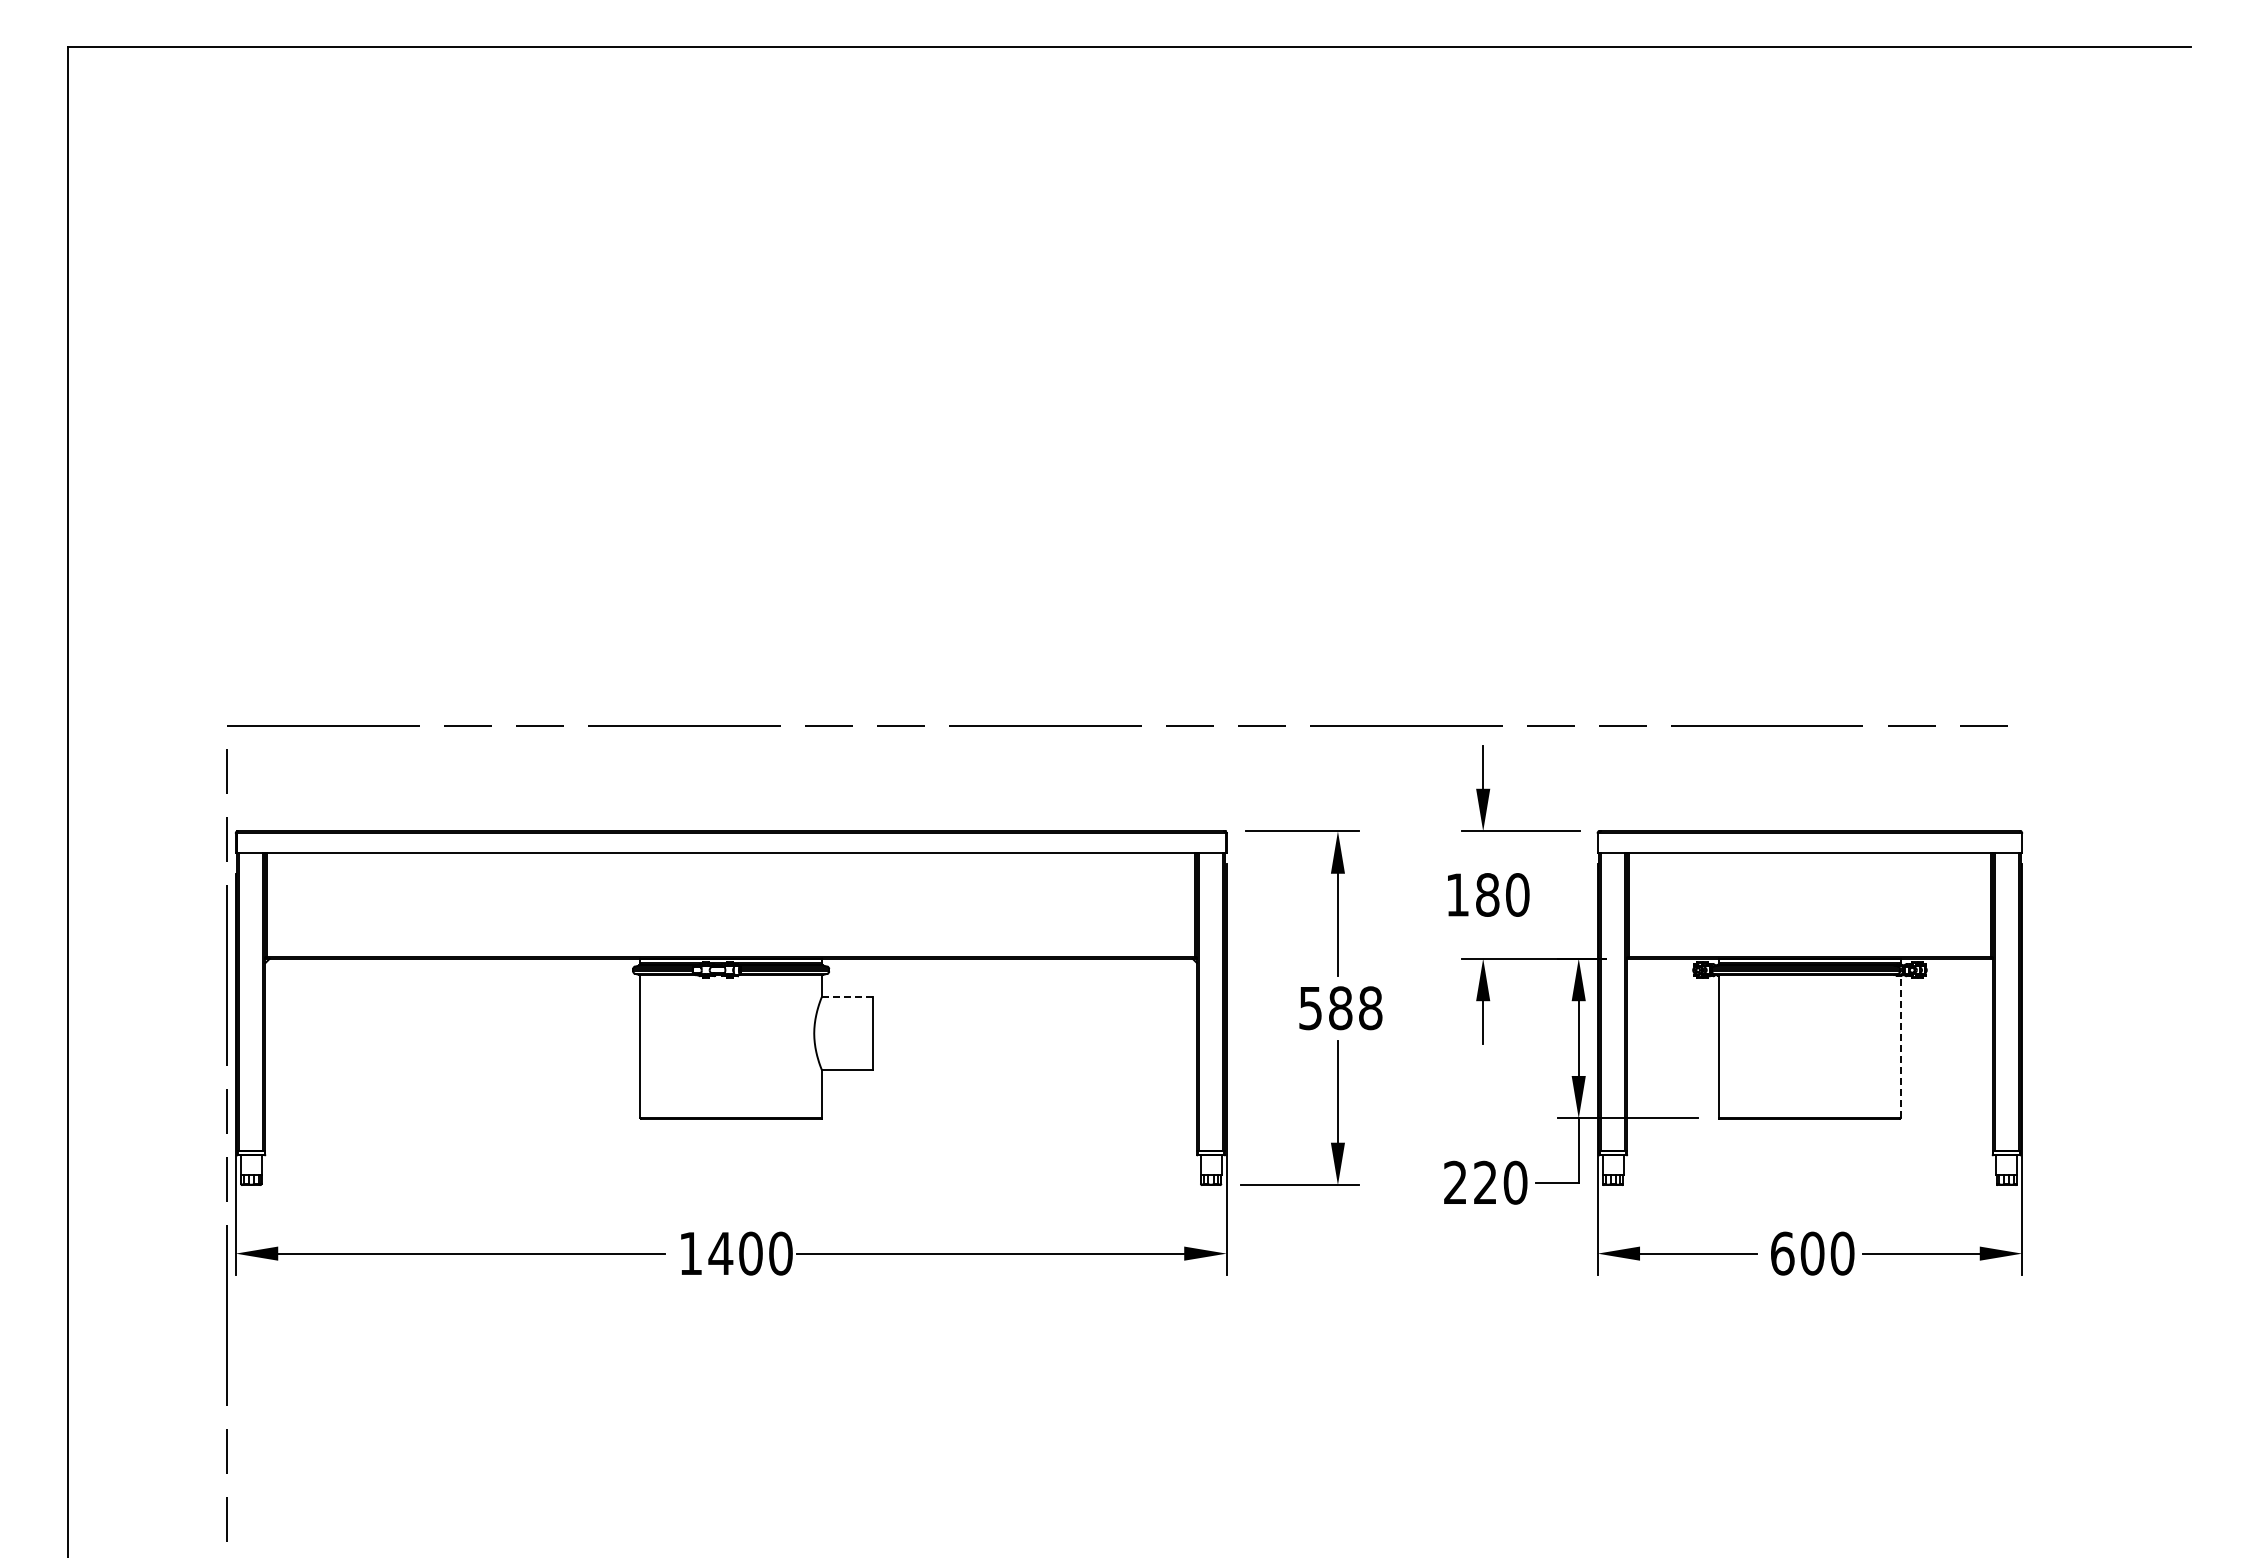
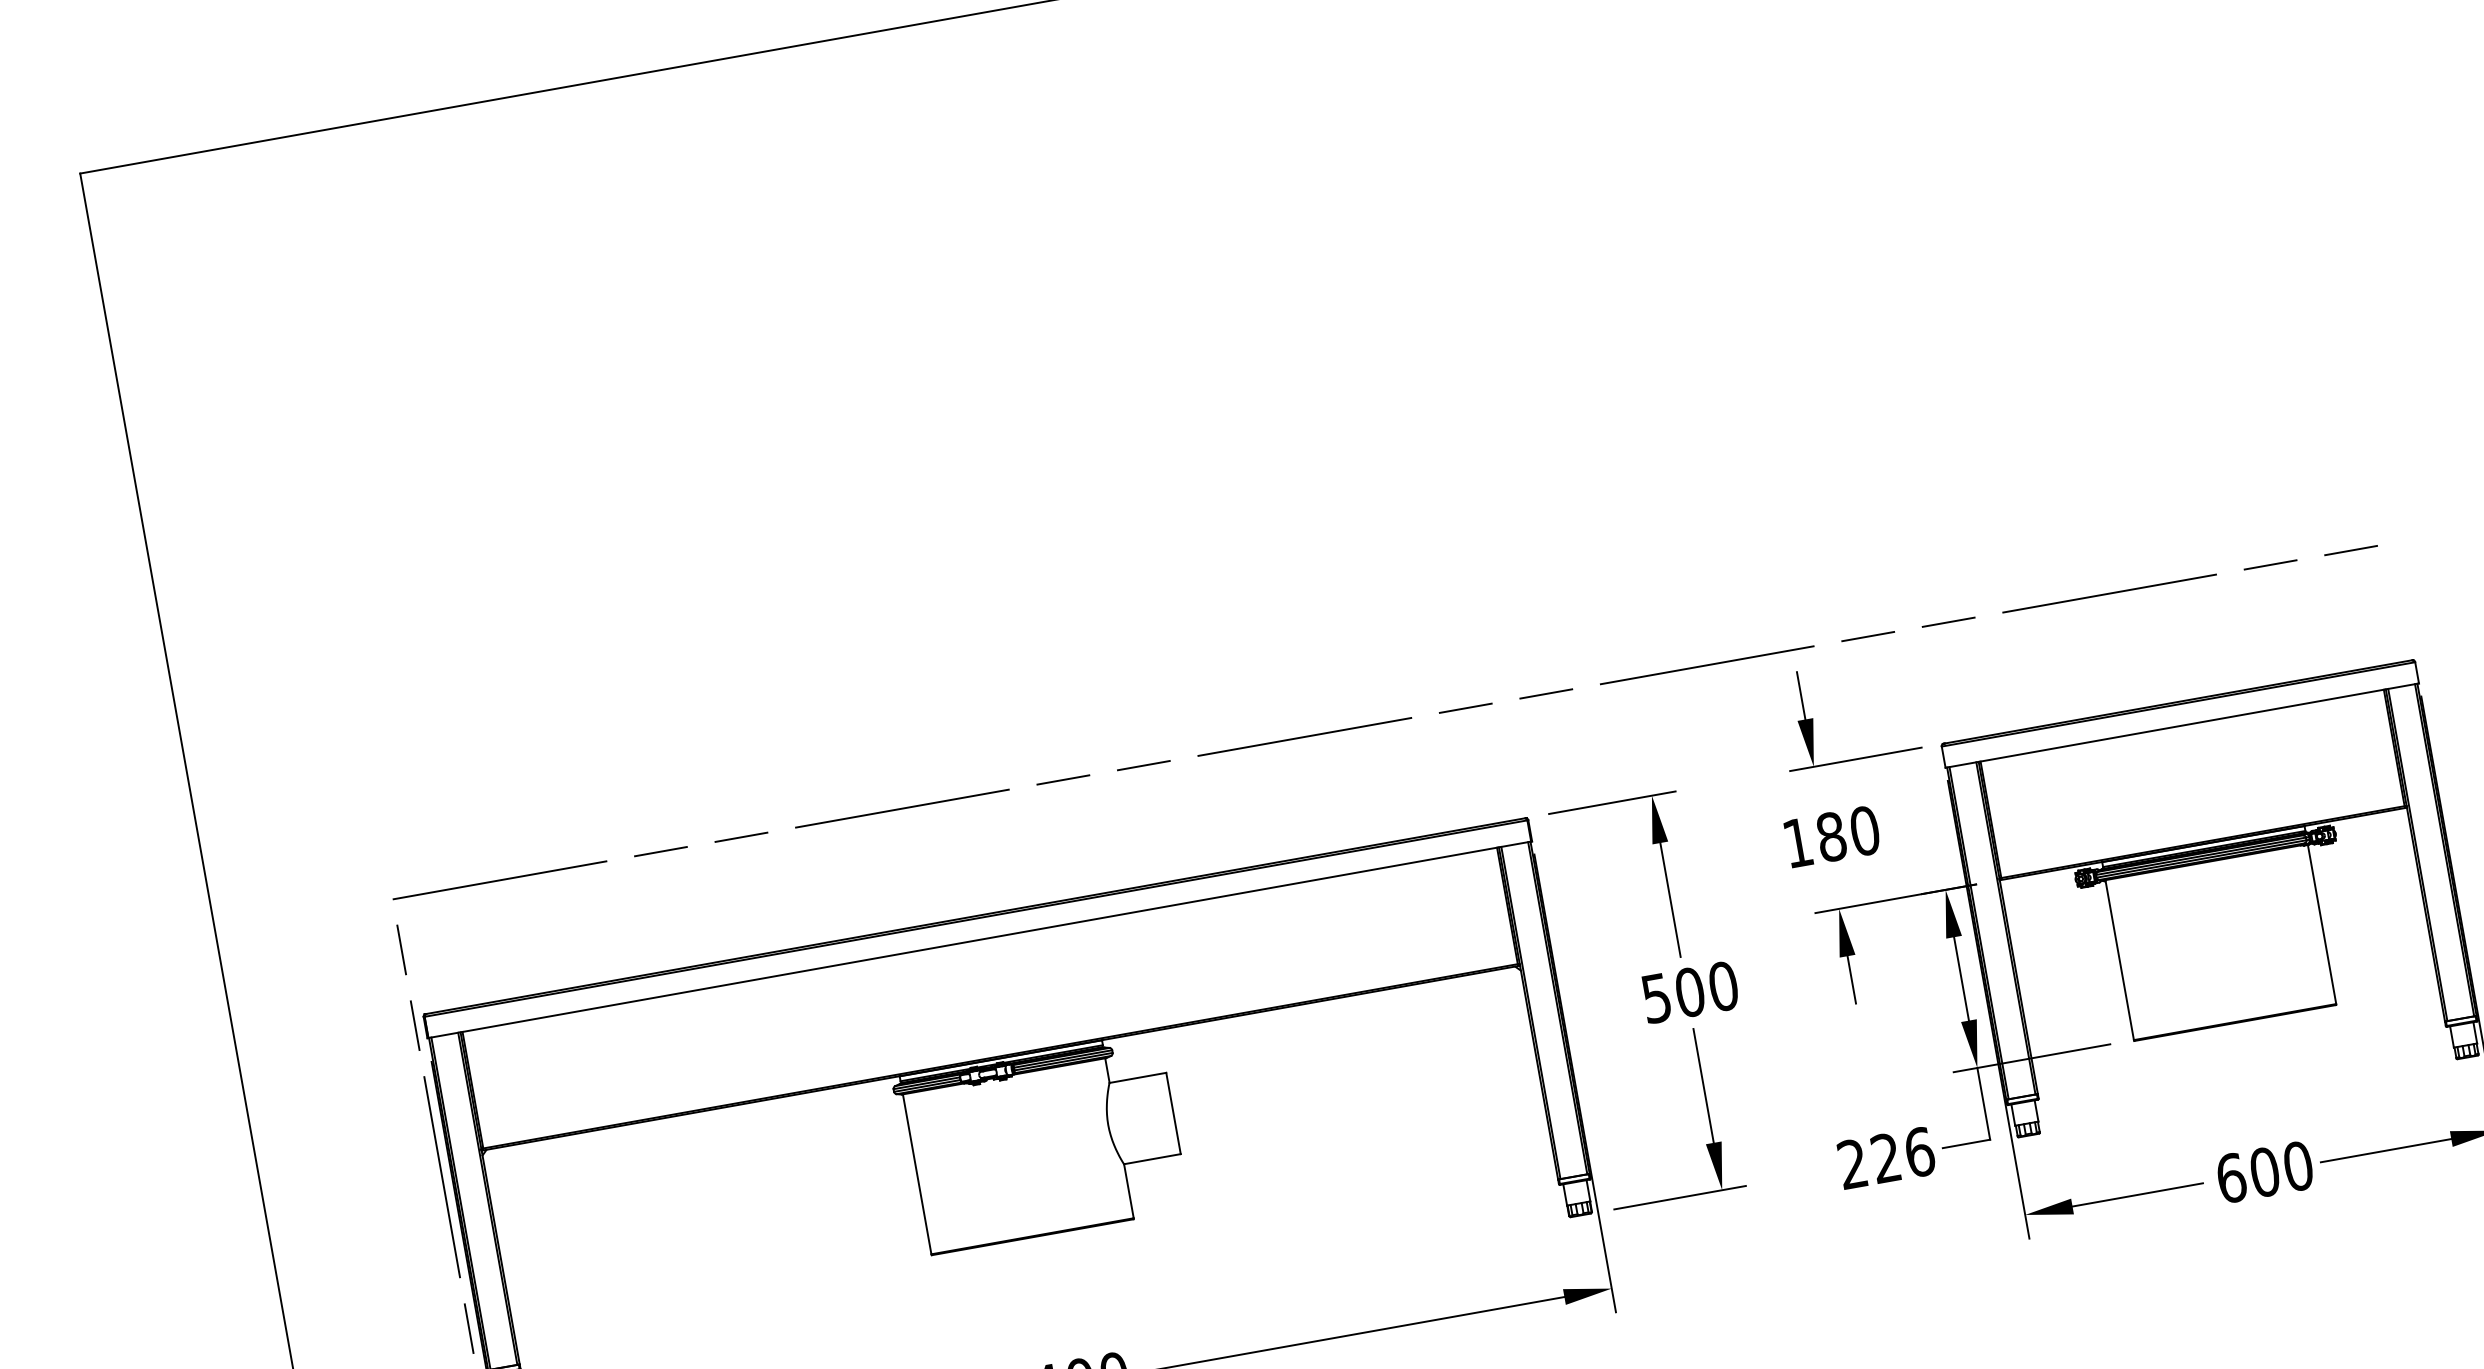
line: (847, 997) -> (1138, 1078), dashed -> solid
text: (1355, 1008) -> (1706, 989), 588 -> 500
line: (1900, 1046) -> (2321, 923), dashed -> solid
text: (1515, 1182) -> (1919, 1151), 220 -> 226

